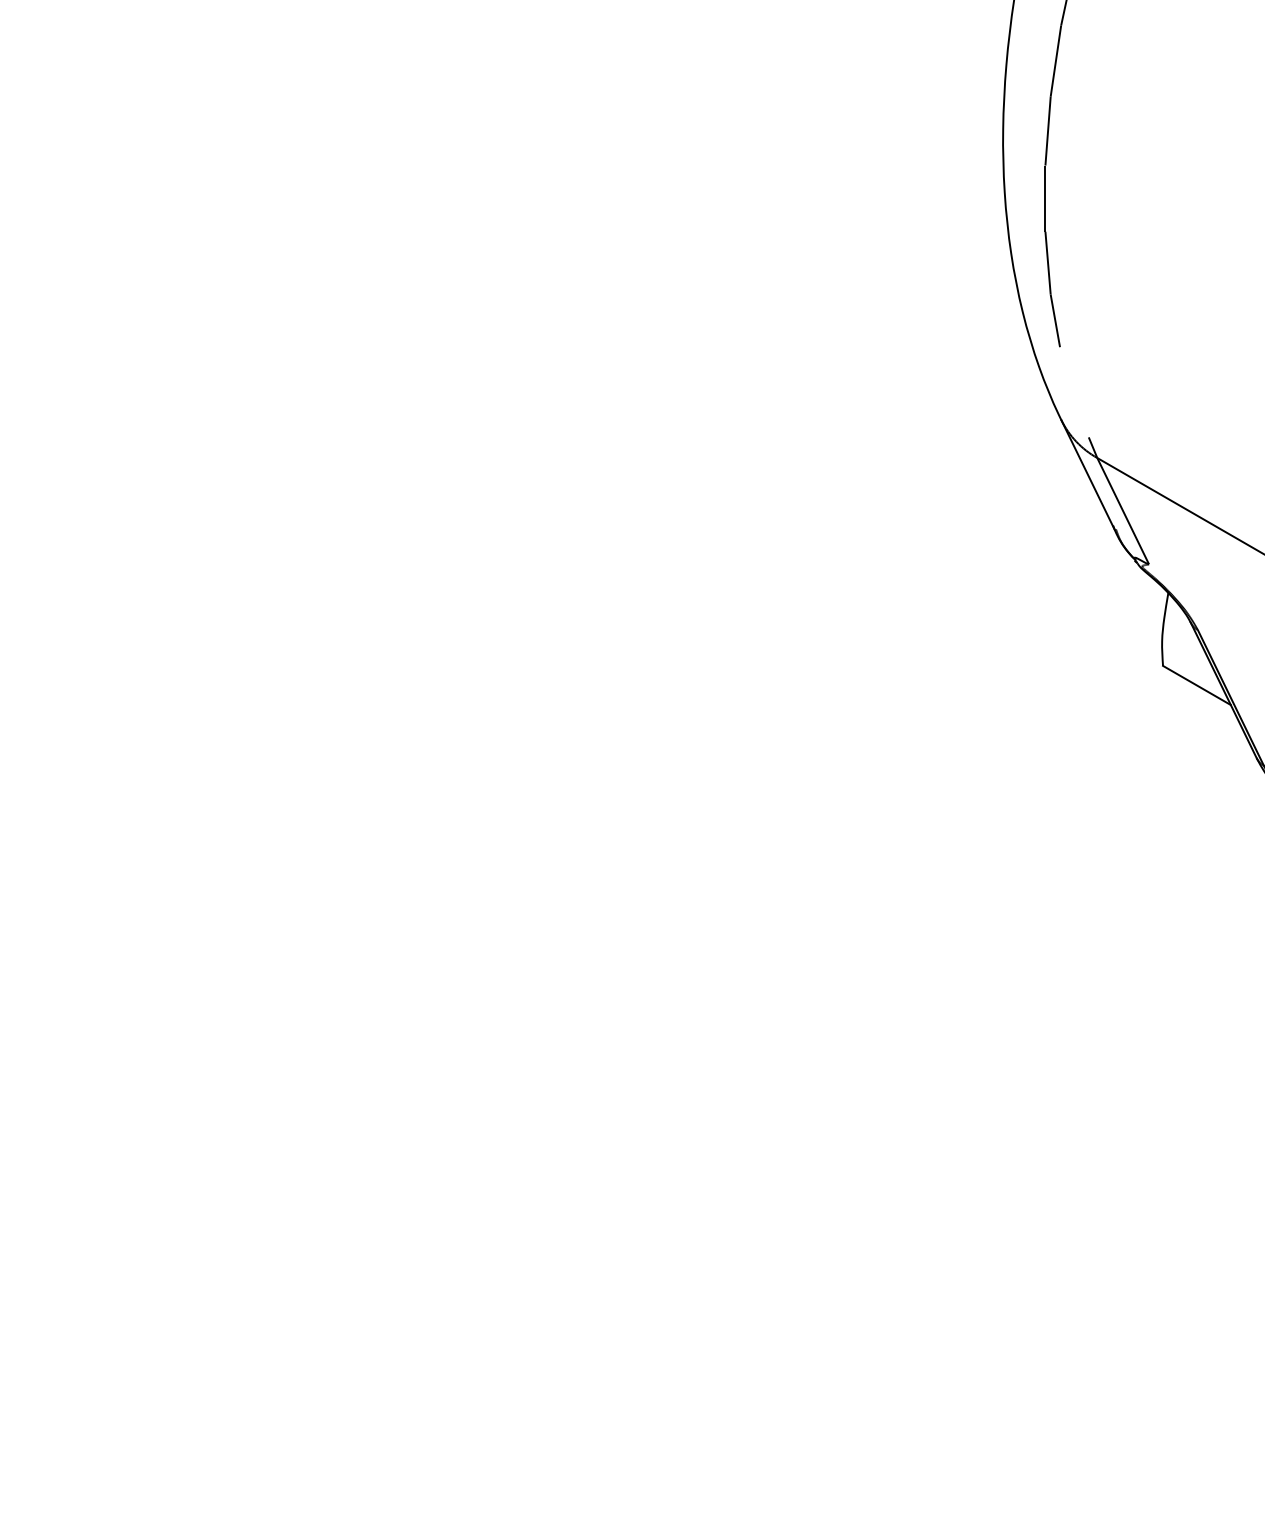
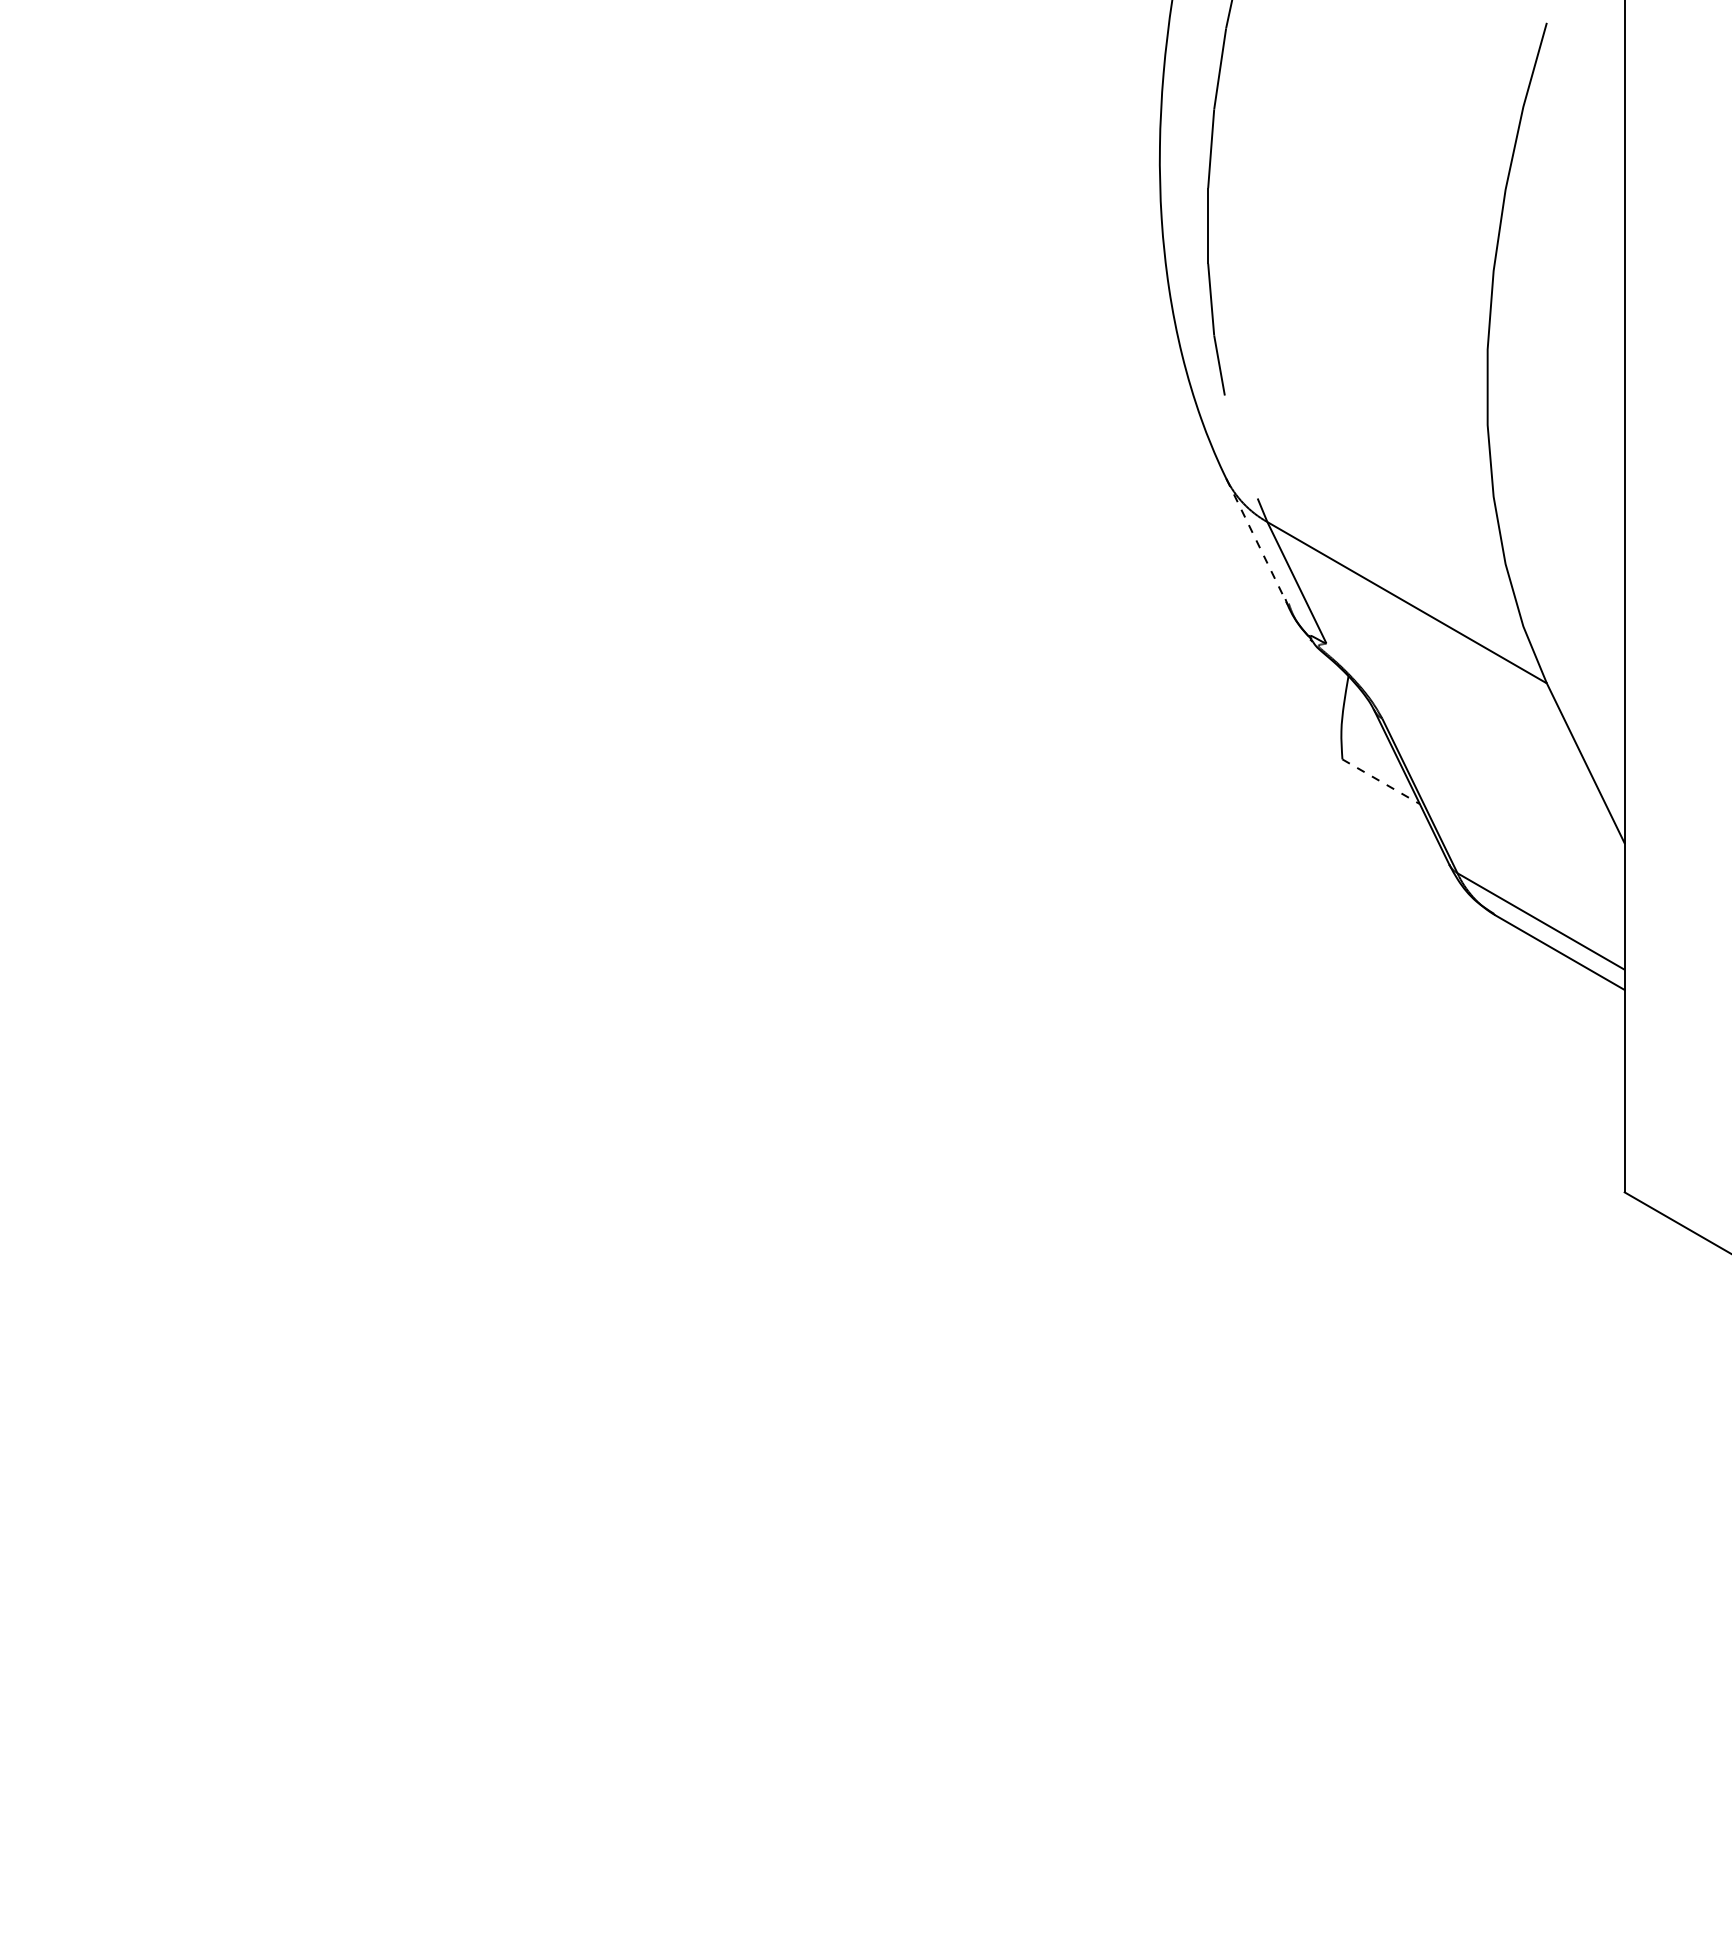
line: (1087, 475) -> (1256, 541), solid -> dashed
line: (1197, 685) -> (1381, 781), solid -> dashed

